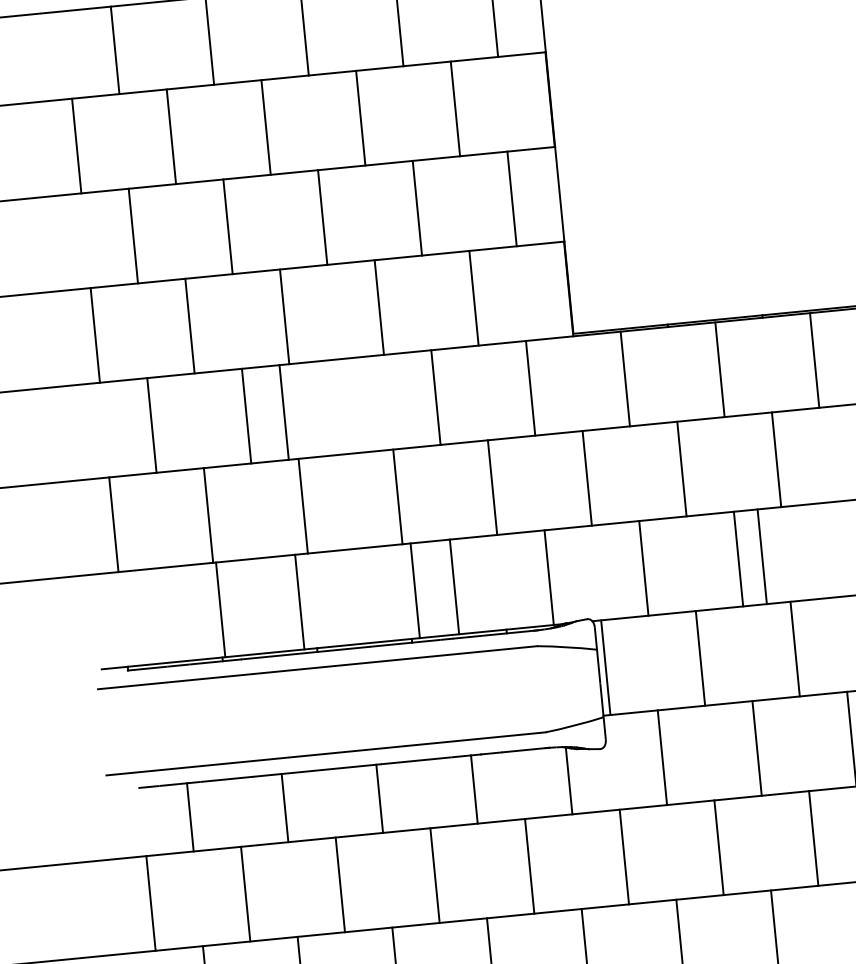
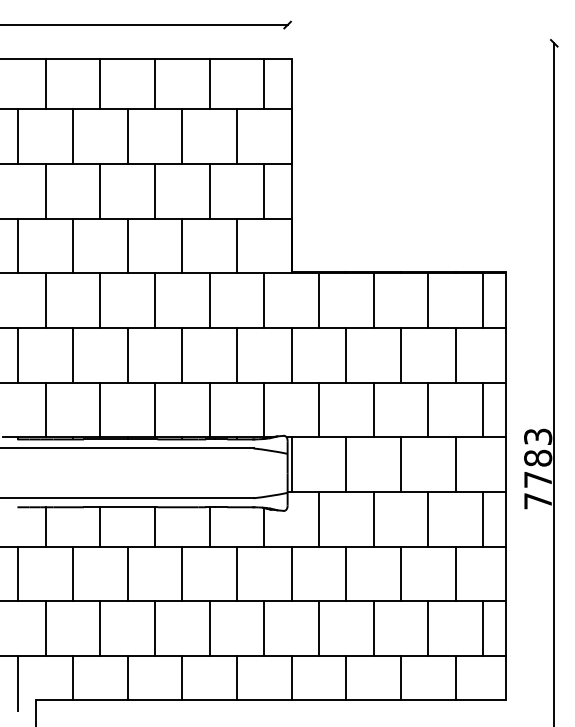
line: (283, 412) -> (154, 300), moved
line: (762, 555) -> (428, 409), moved
line: (414, 590) -> (154, 409), moved
line: (300, 601) -> (100, 409), moved
line: (220, 609) -> (45, 409), moved

